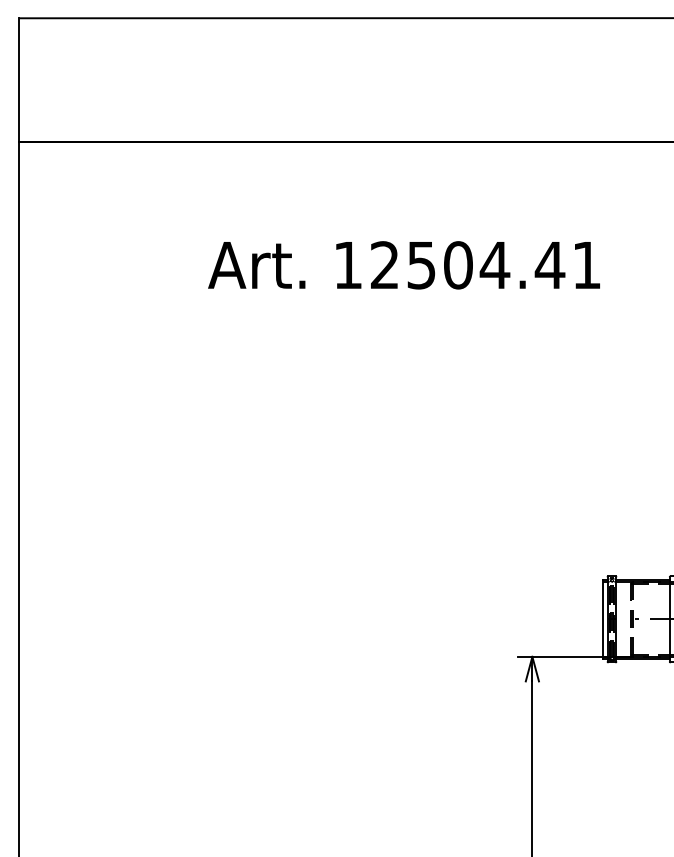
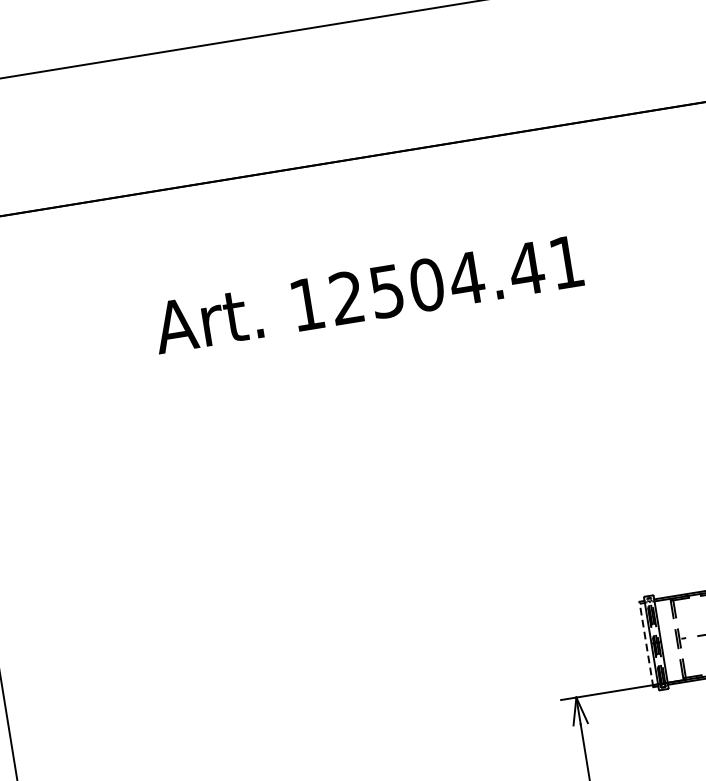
line: (602, 618) -> (645, 643), solid -> dashed

